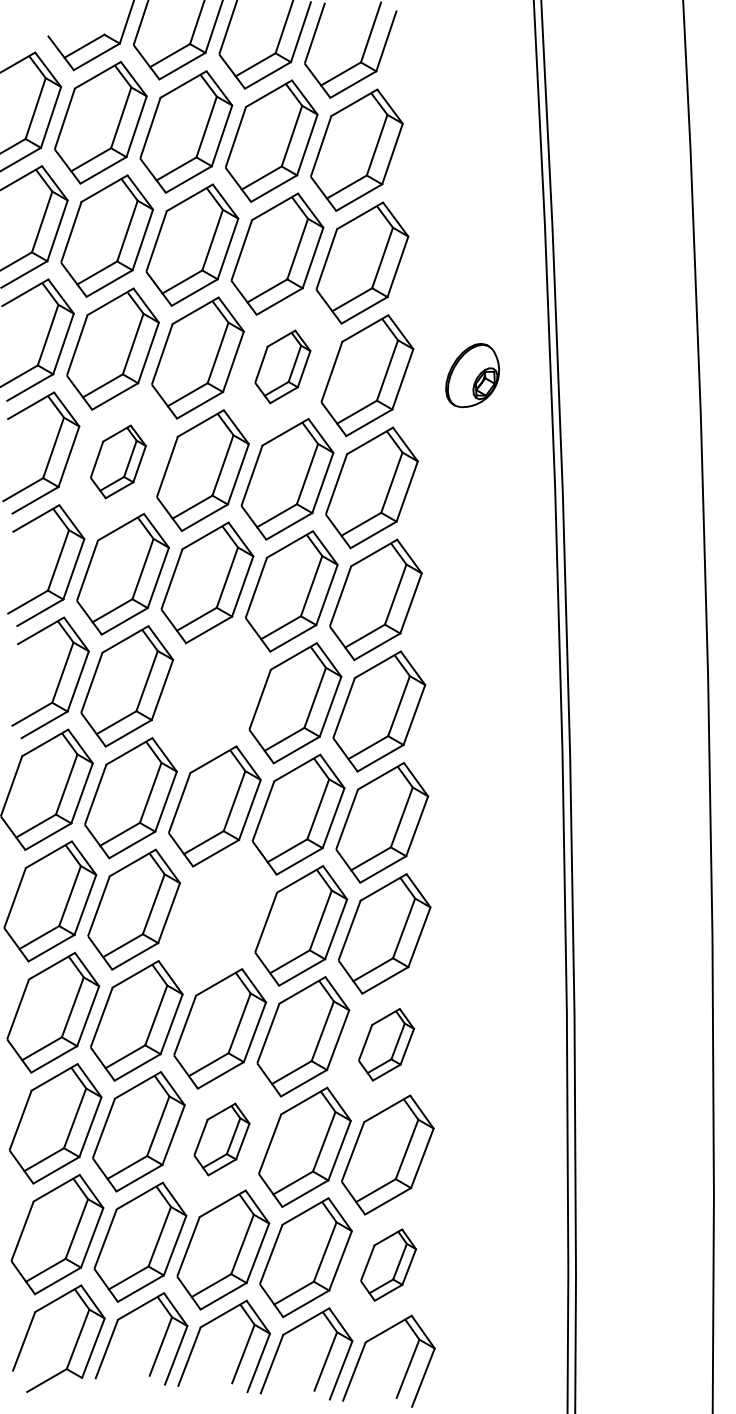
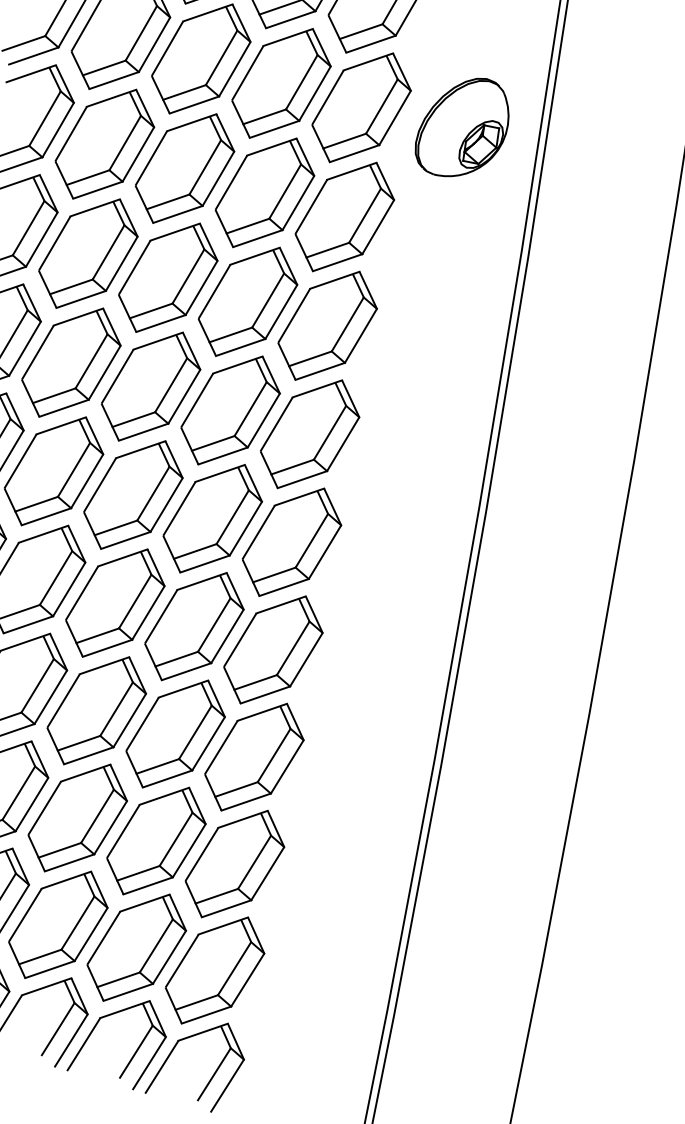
part: (282, 366) -> (281, 83), size x1.67
part: (472, 375) -> (463, 127), size x1.67
part: (118, 461) -> (105, 143), size x1.67
part: (211, 694) -> (151, 386), added
part: (217, 917) -> (115, 602), added
part: (386, 1044) -> (254, 757), size x1.67
part: (221, 1139) -> (77, 817), size x1.67
part: (388, 1264) -> (215, 969), size x1.67

